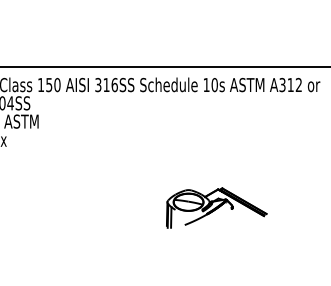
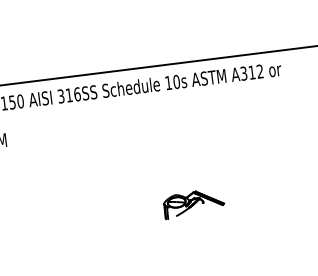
part: (216, 207) -> (193, 203), size x0.6

